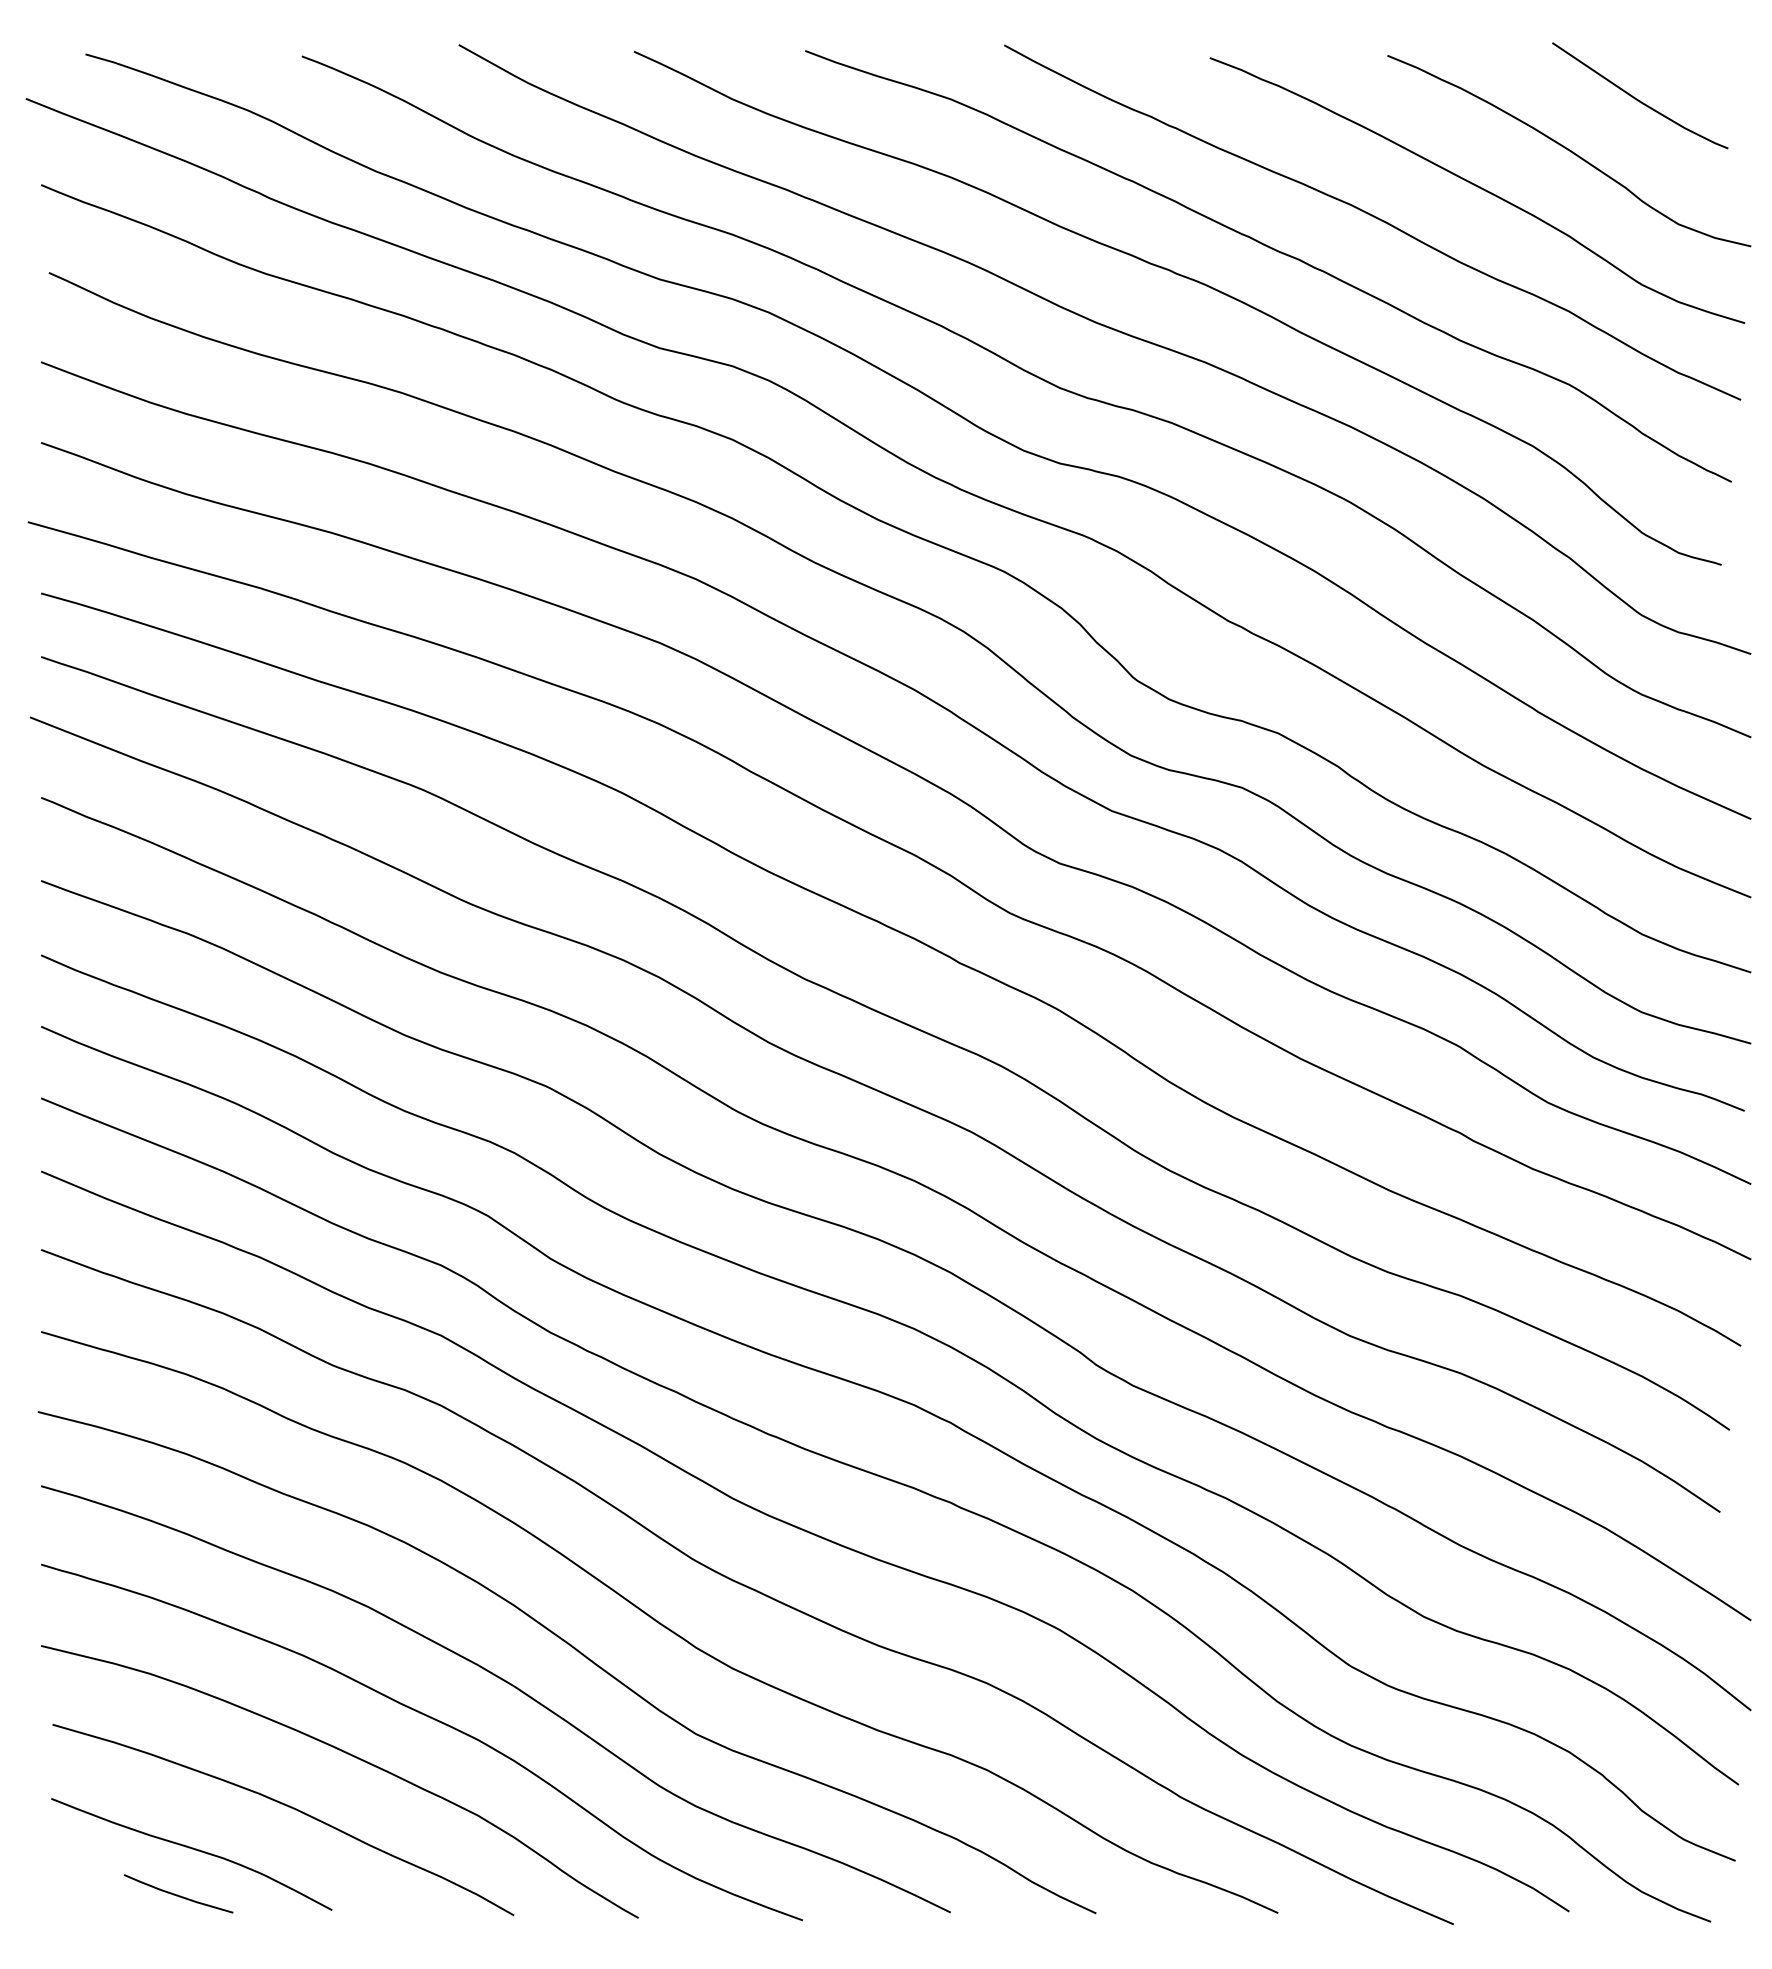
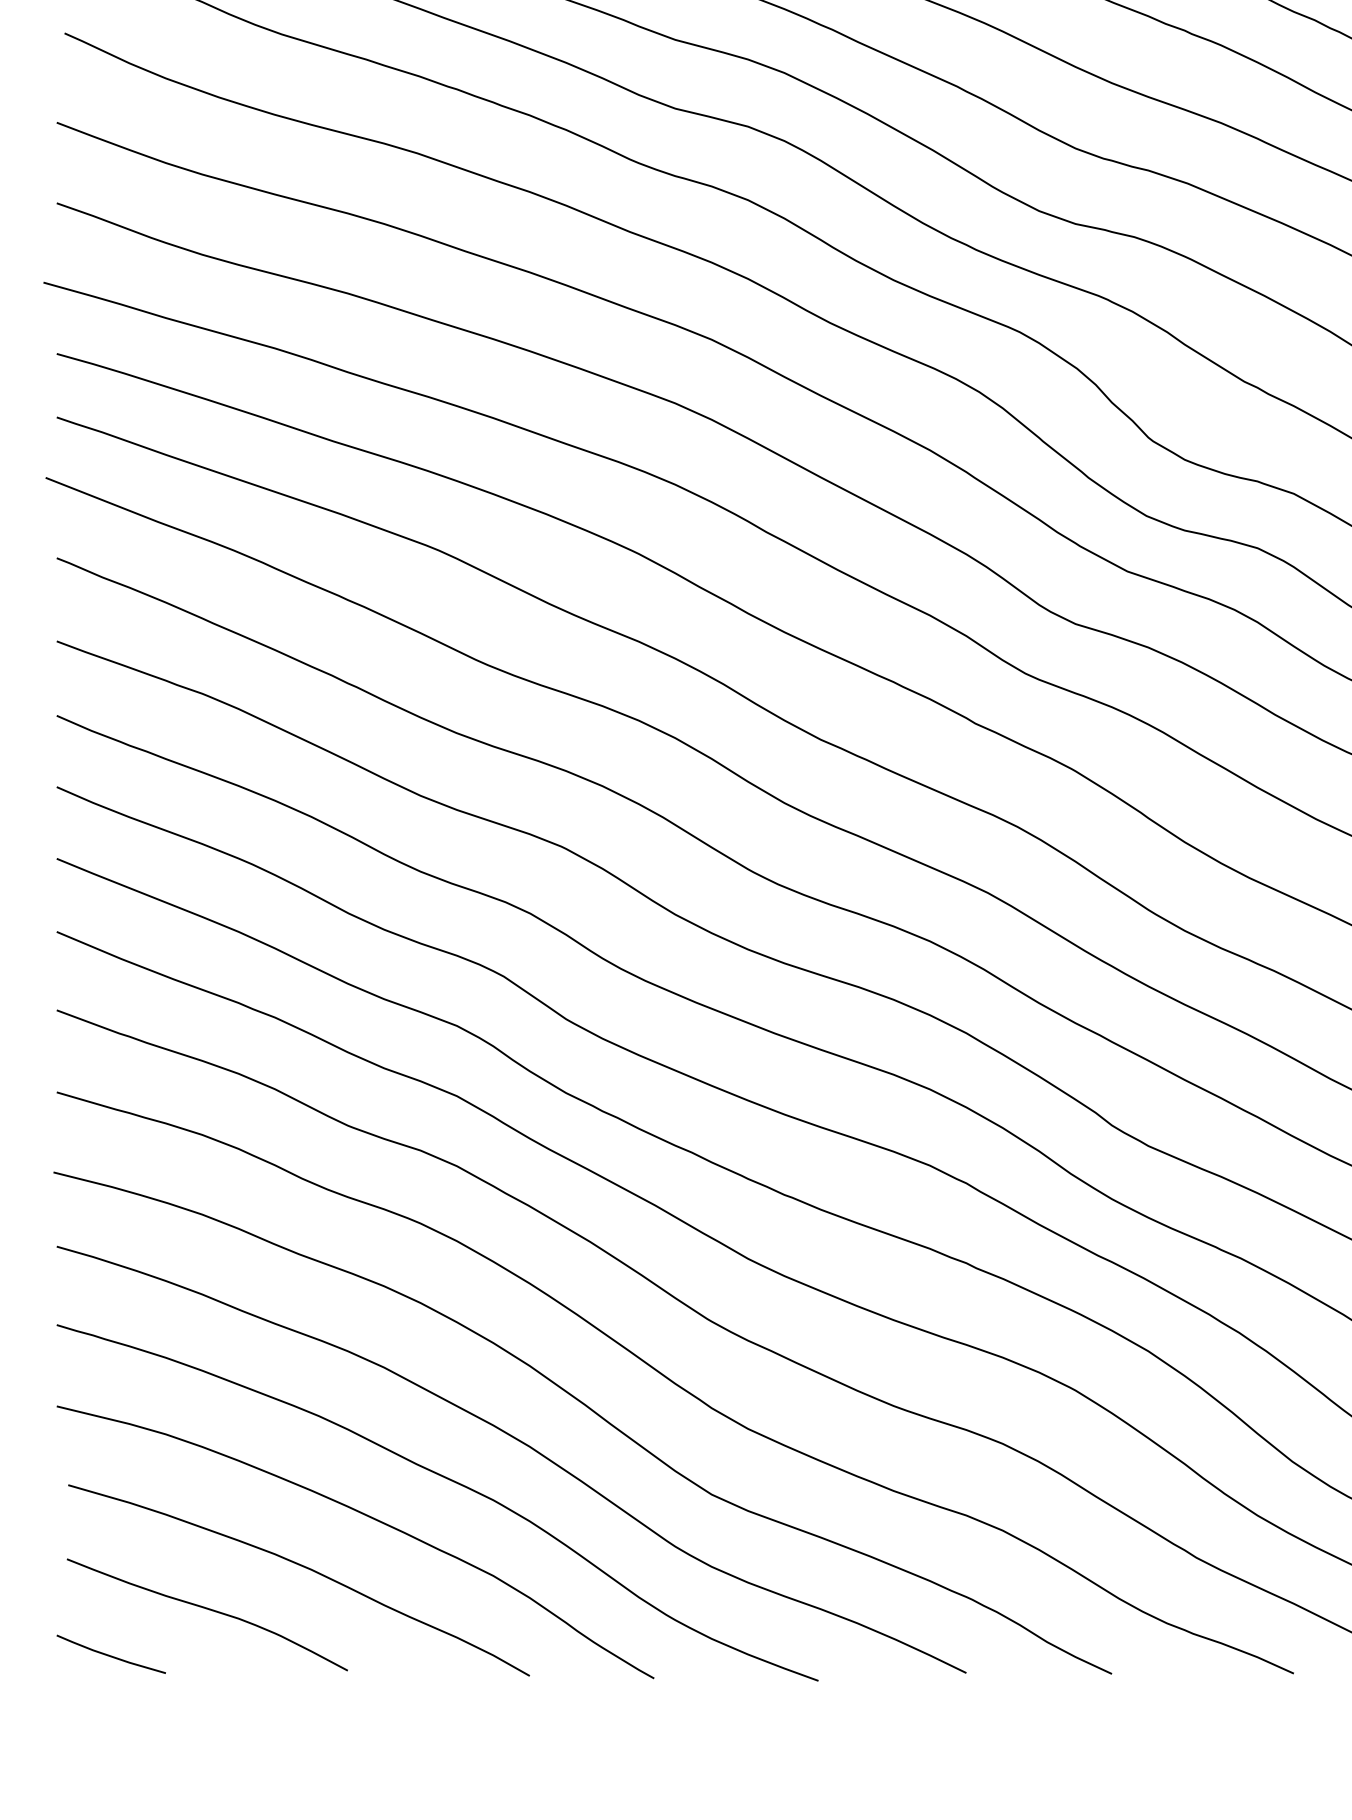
line: (177, 1894) -> (110, 1654), moved

